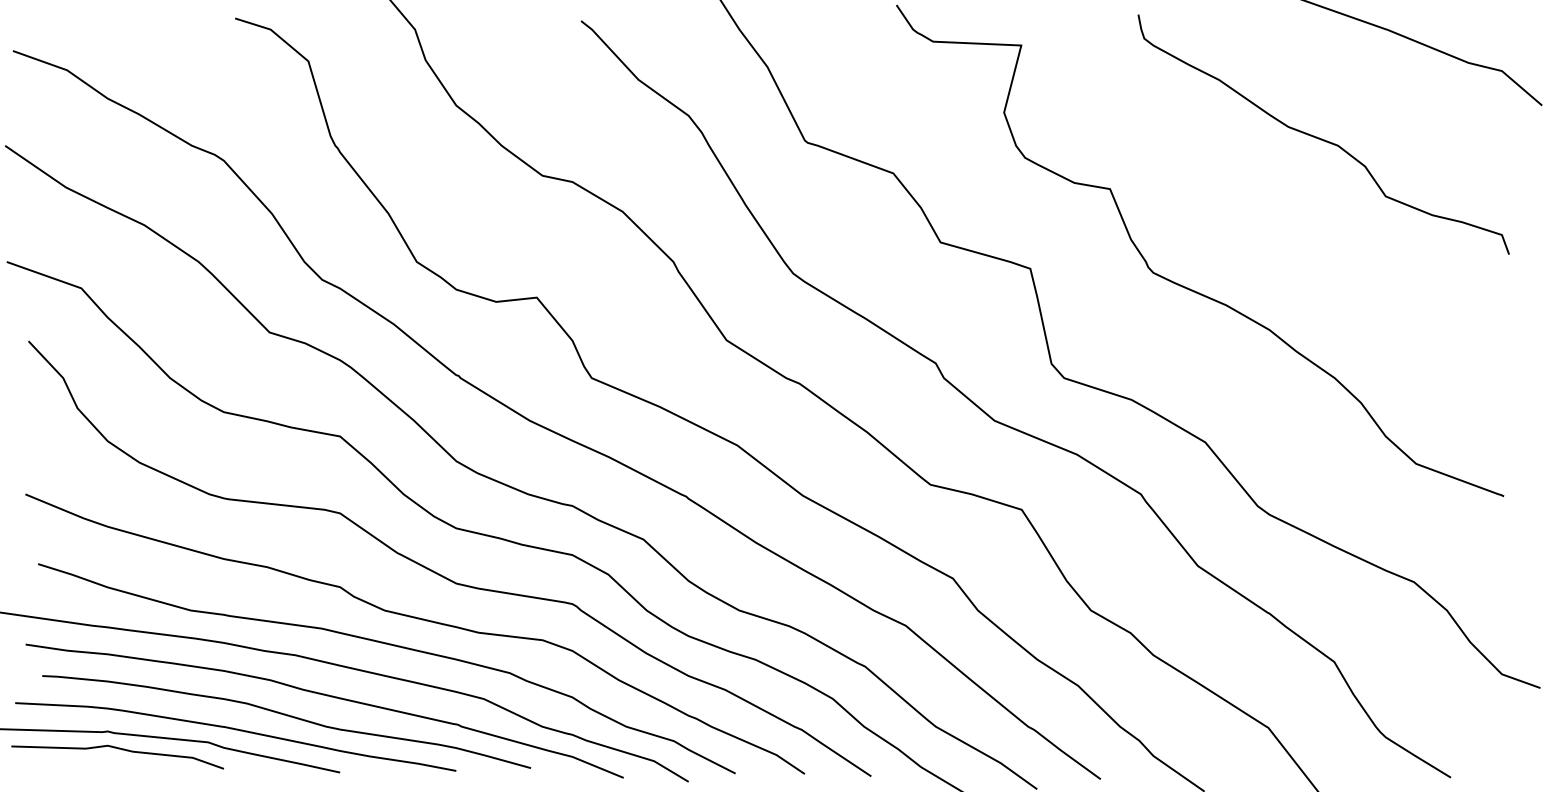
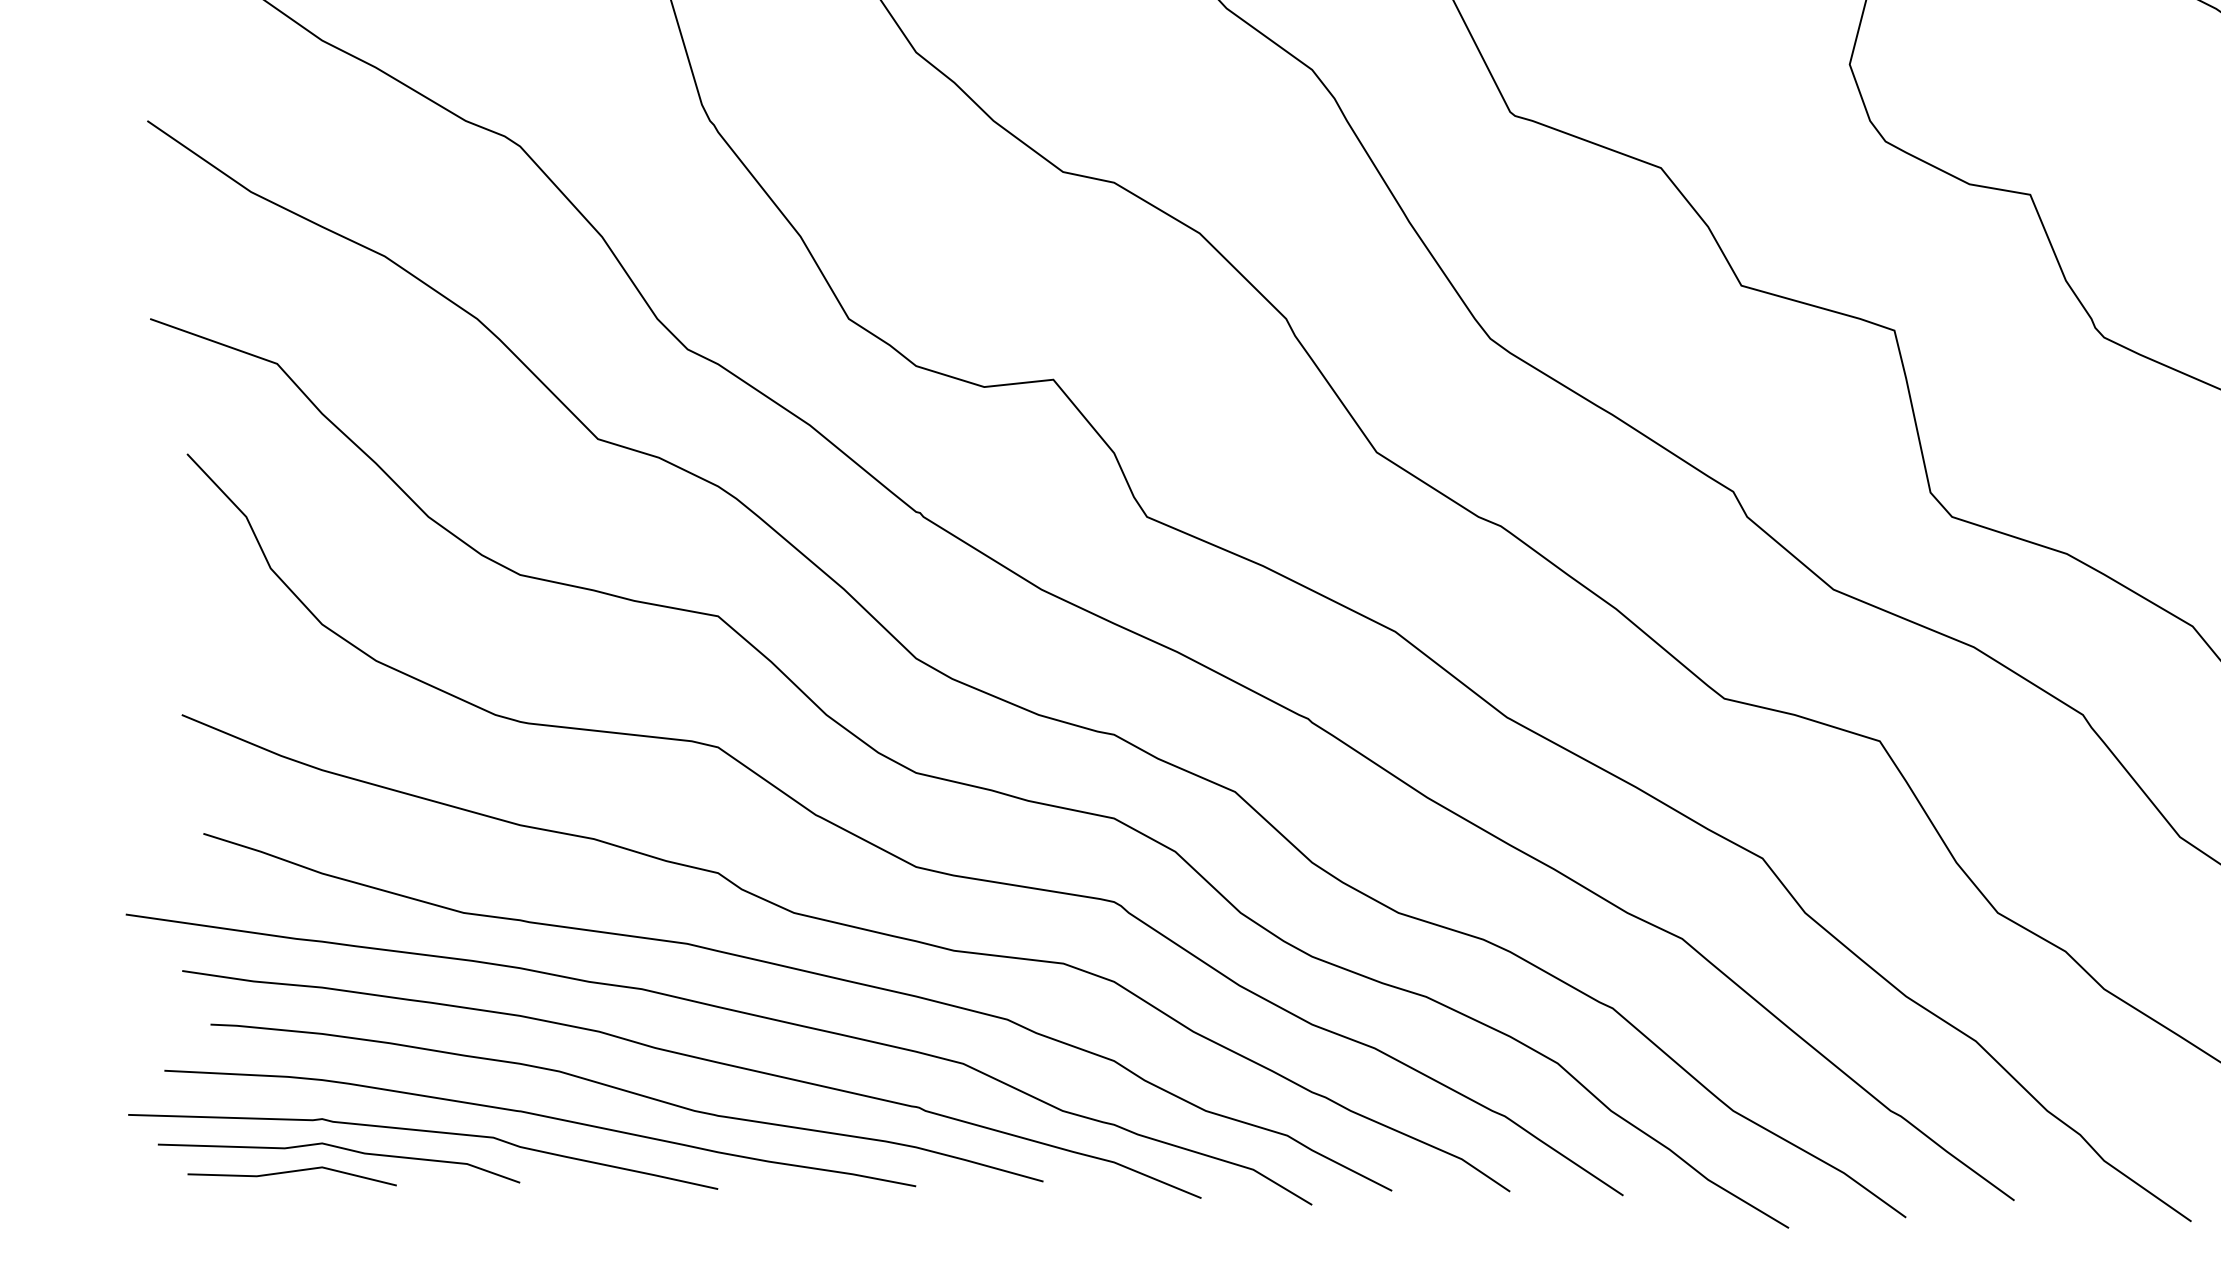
line: (89, 763) -> (291, 1173), added

